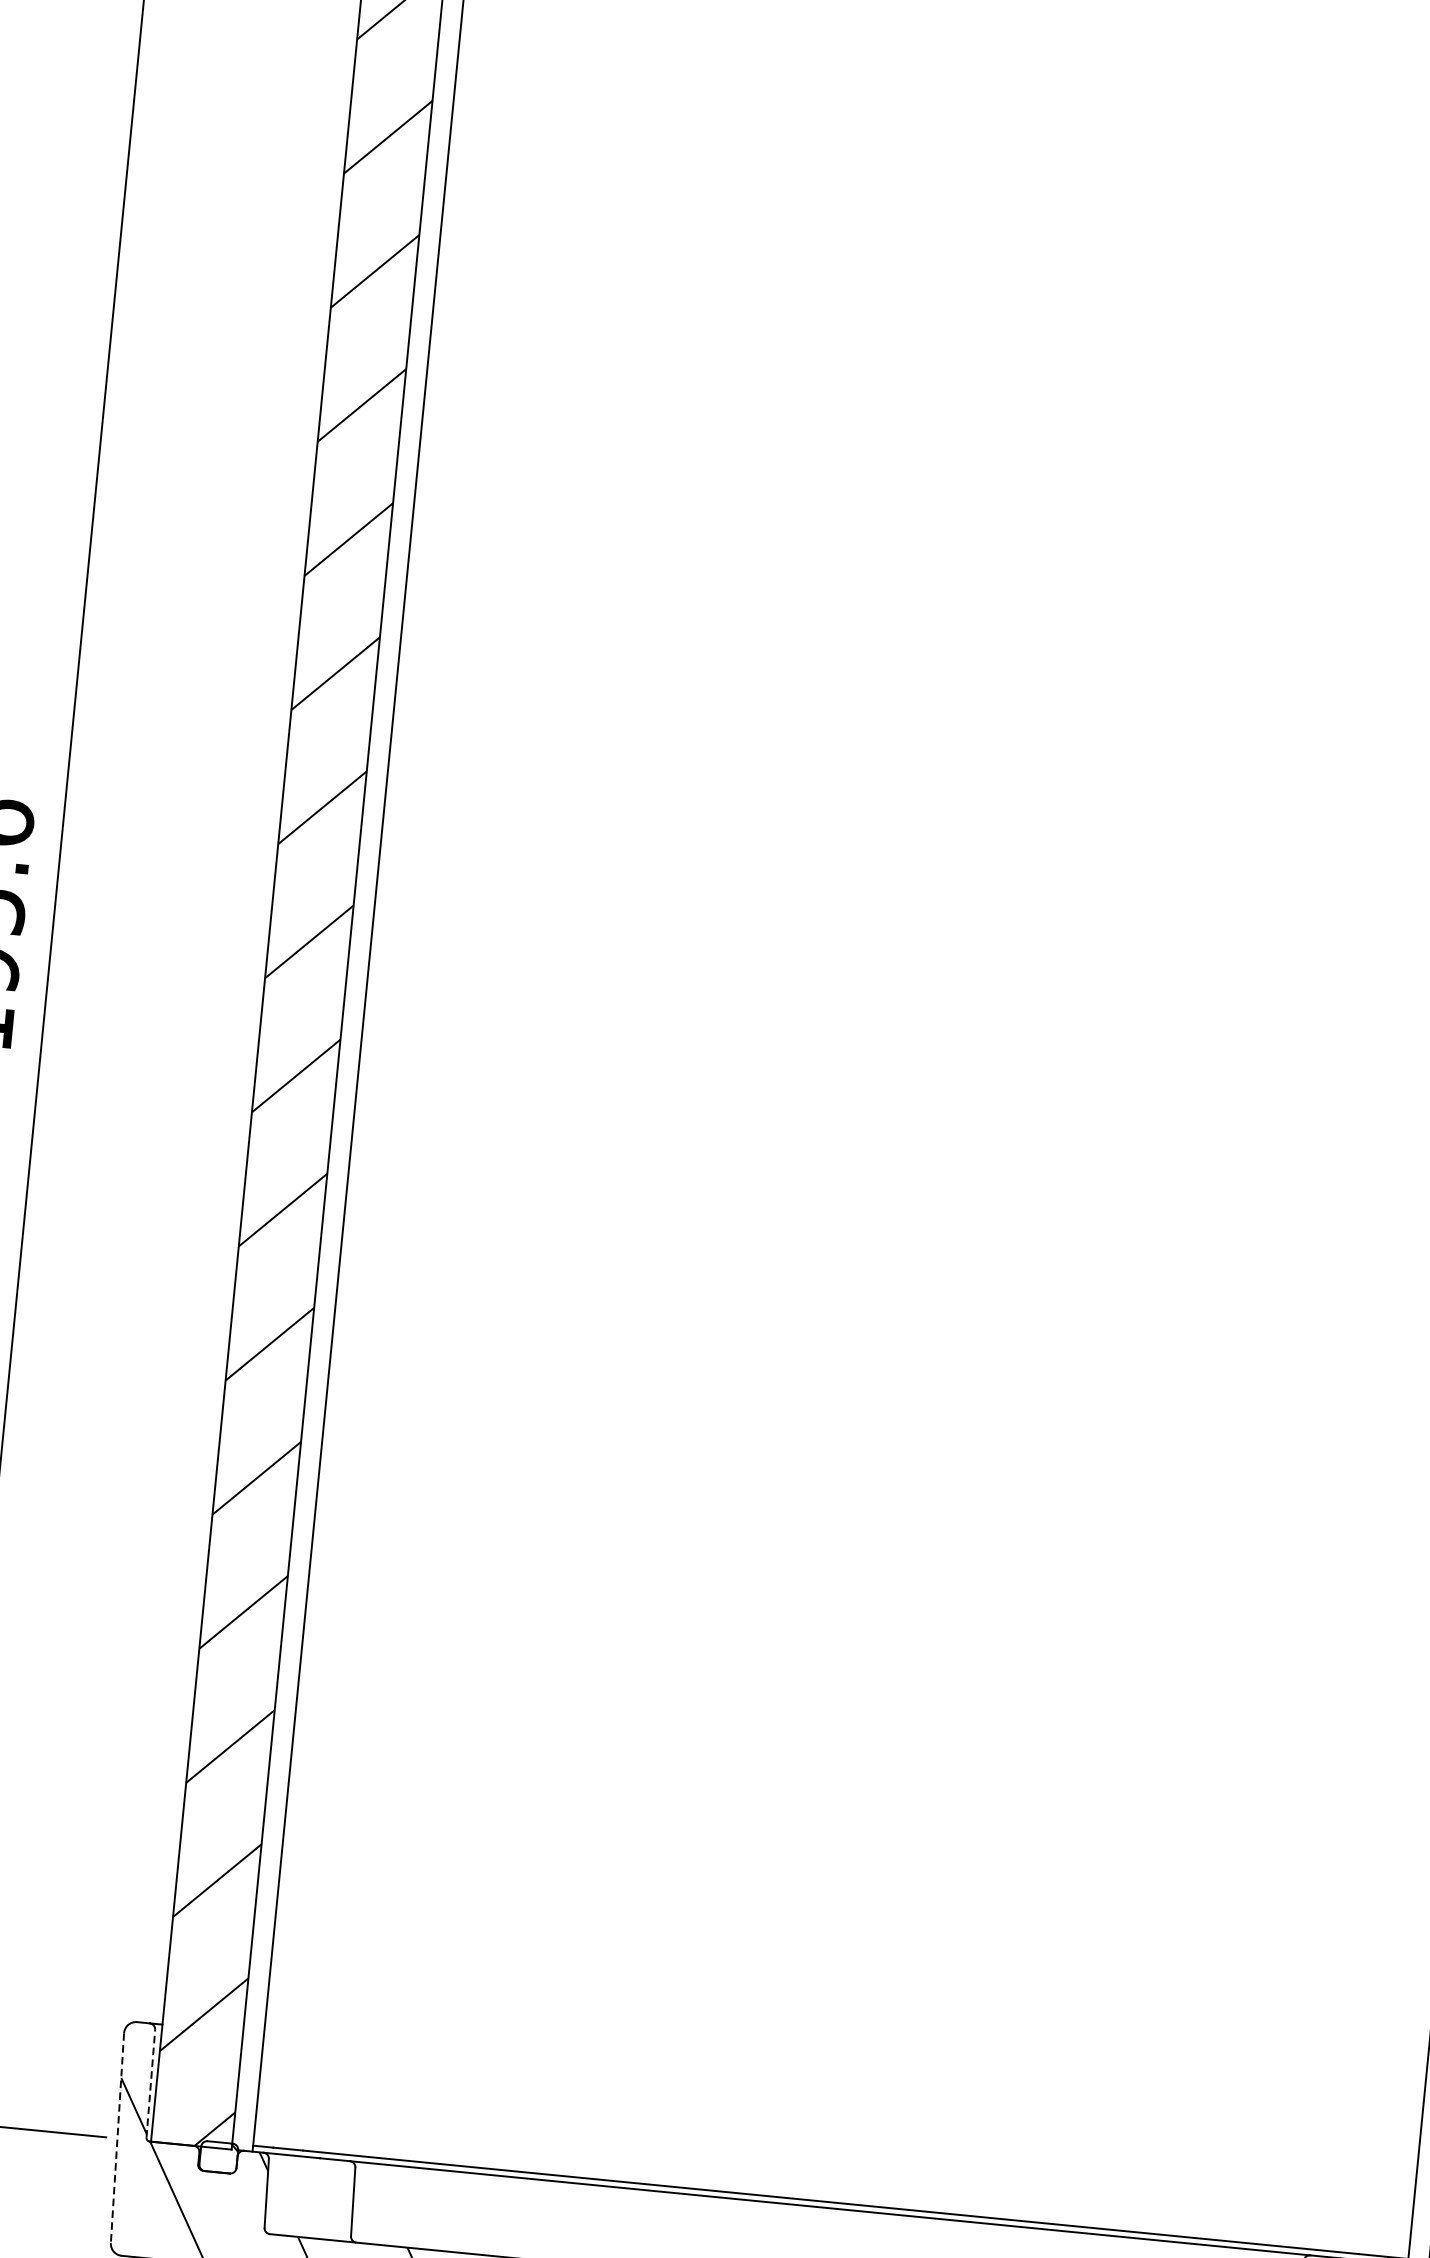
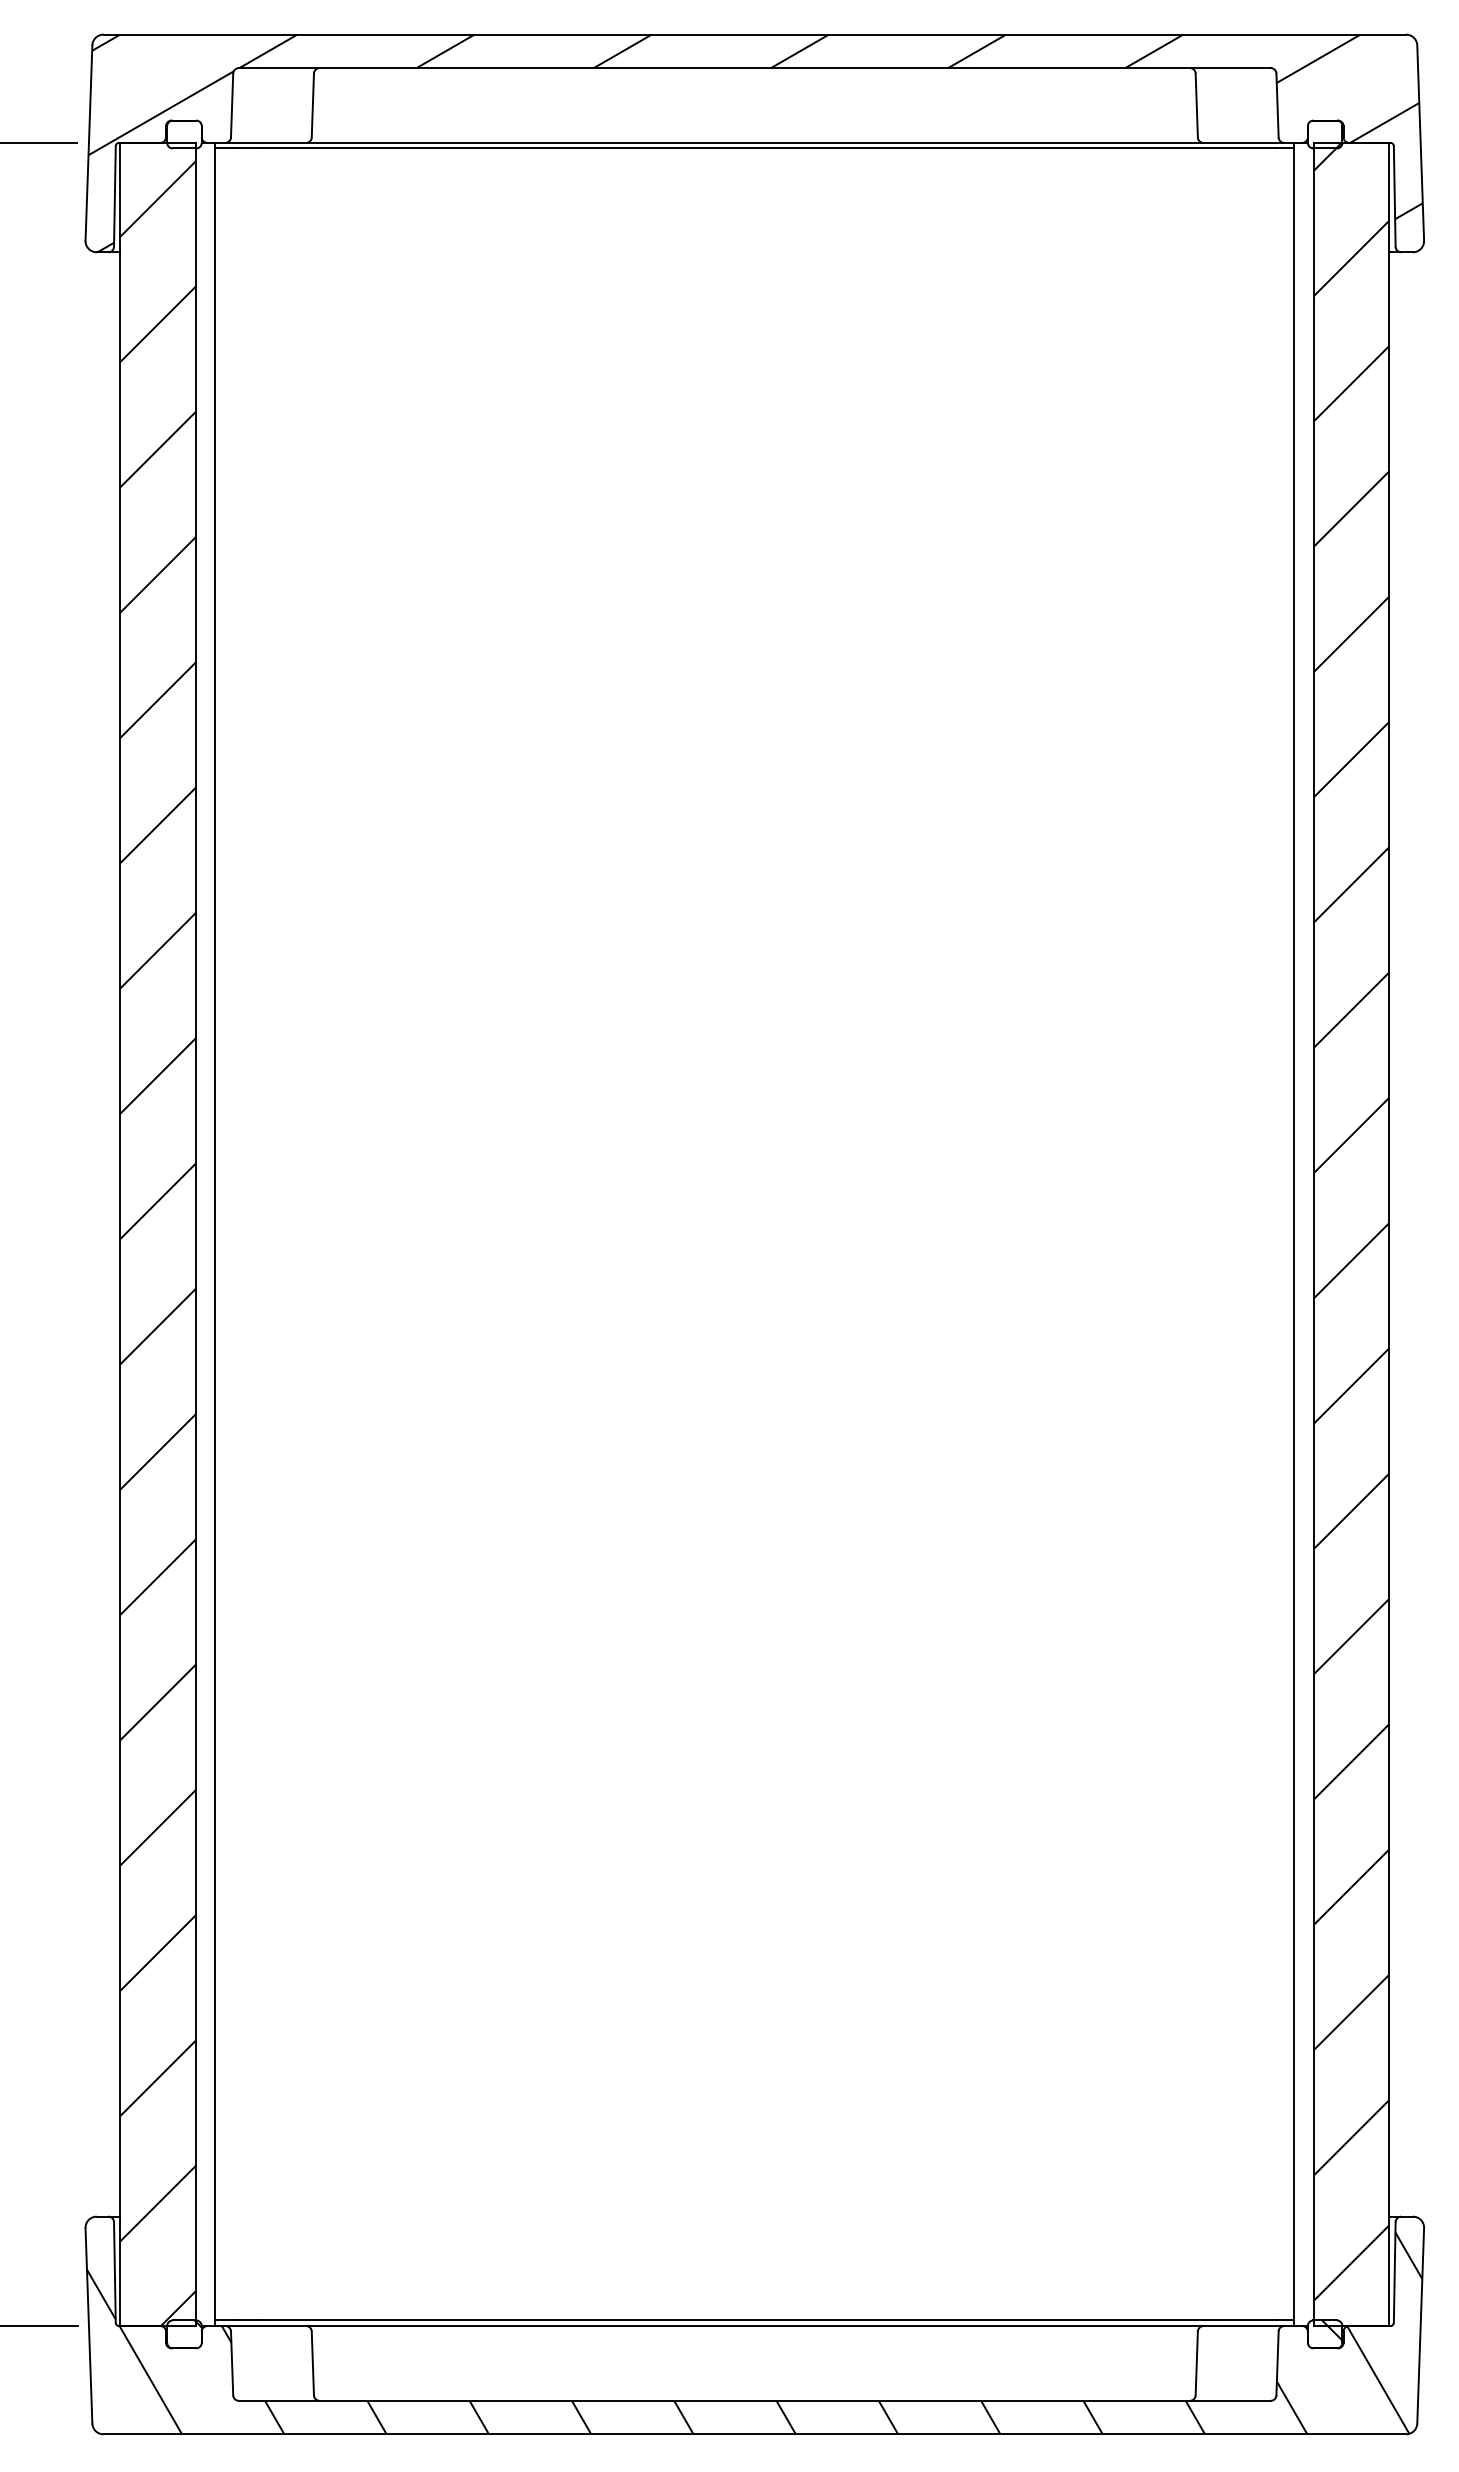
line: (150, 2082) -> (114, 2271), dashed -> solid
line: (117, 2137) -> (88, 2325), dashed -> solid

